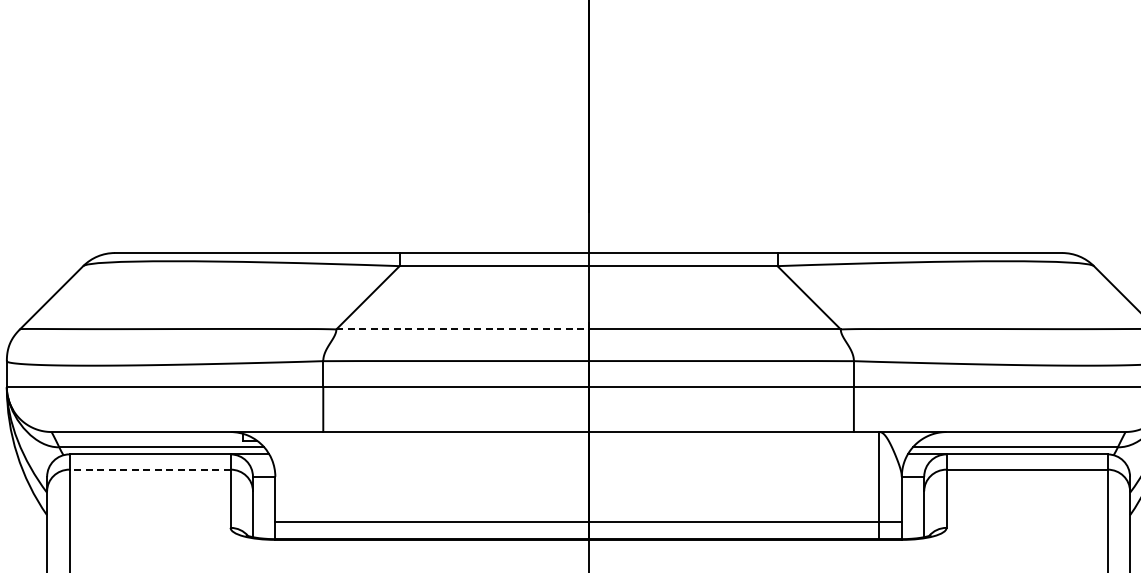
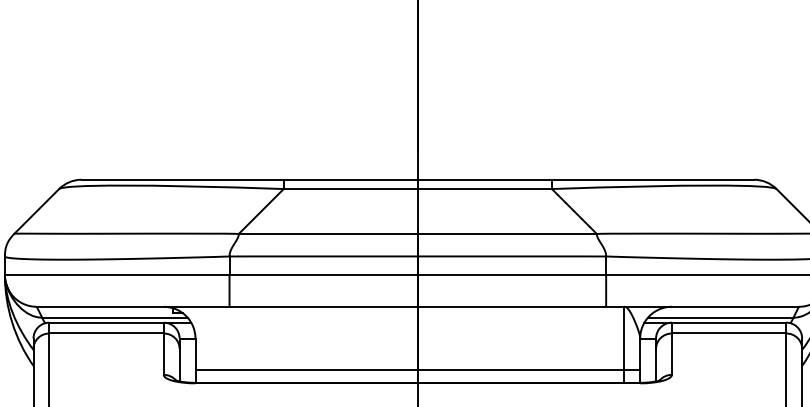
line: (462, 329) -> (328, 234), dashed -> solid
line: (150, 469) -> (106, 333), dashed -> solid

